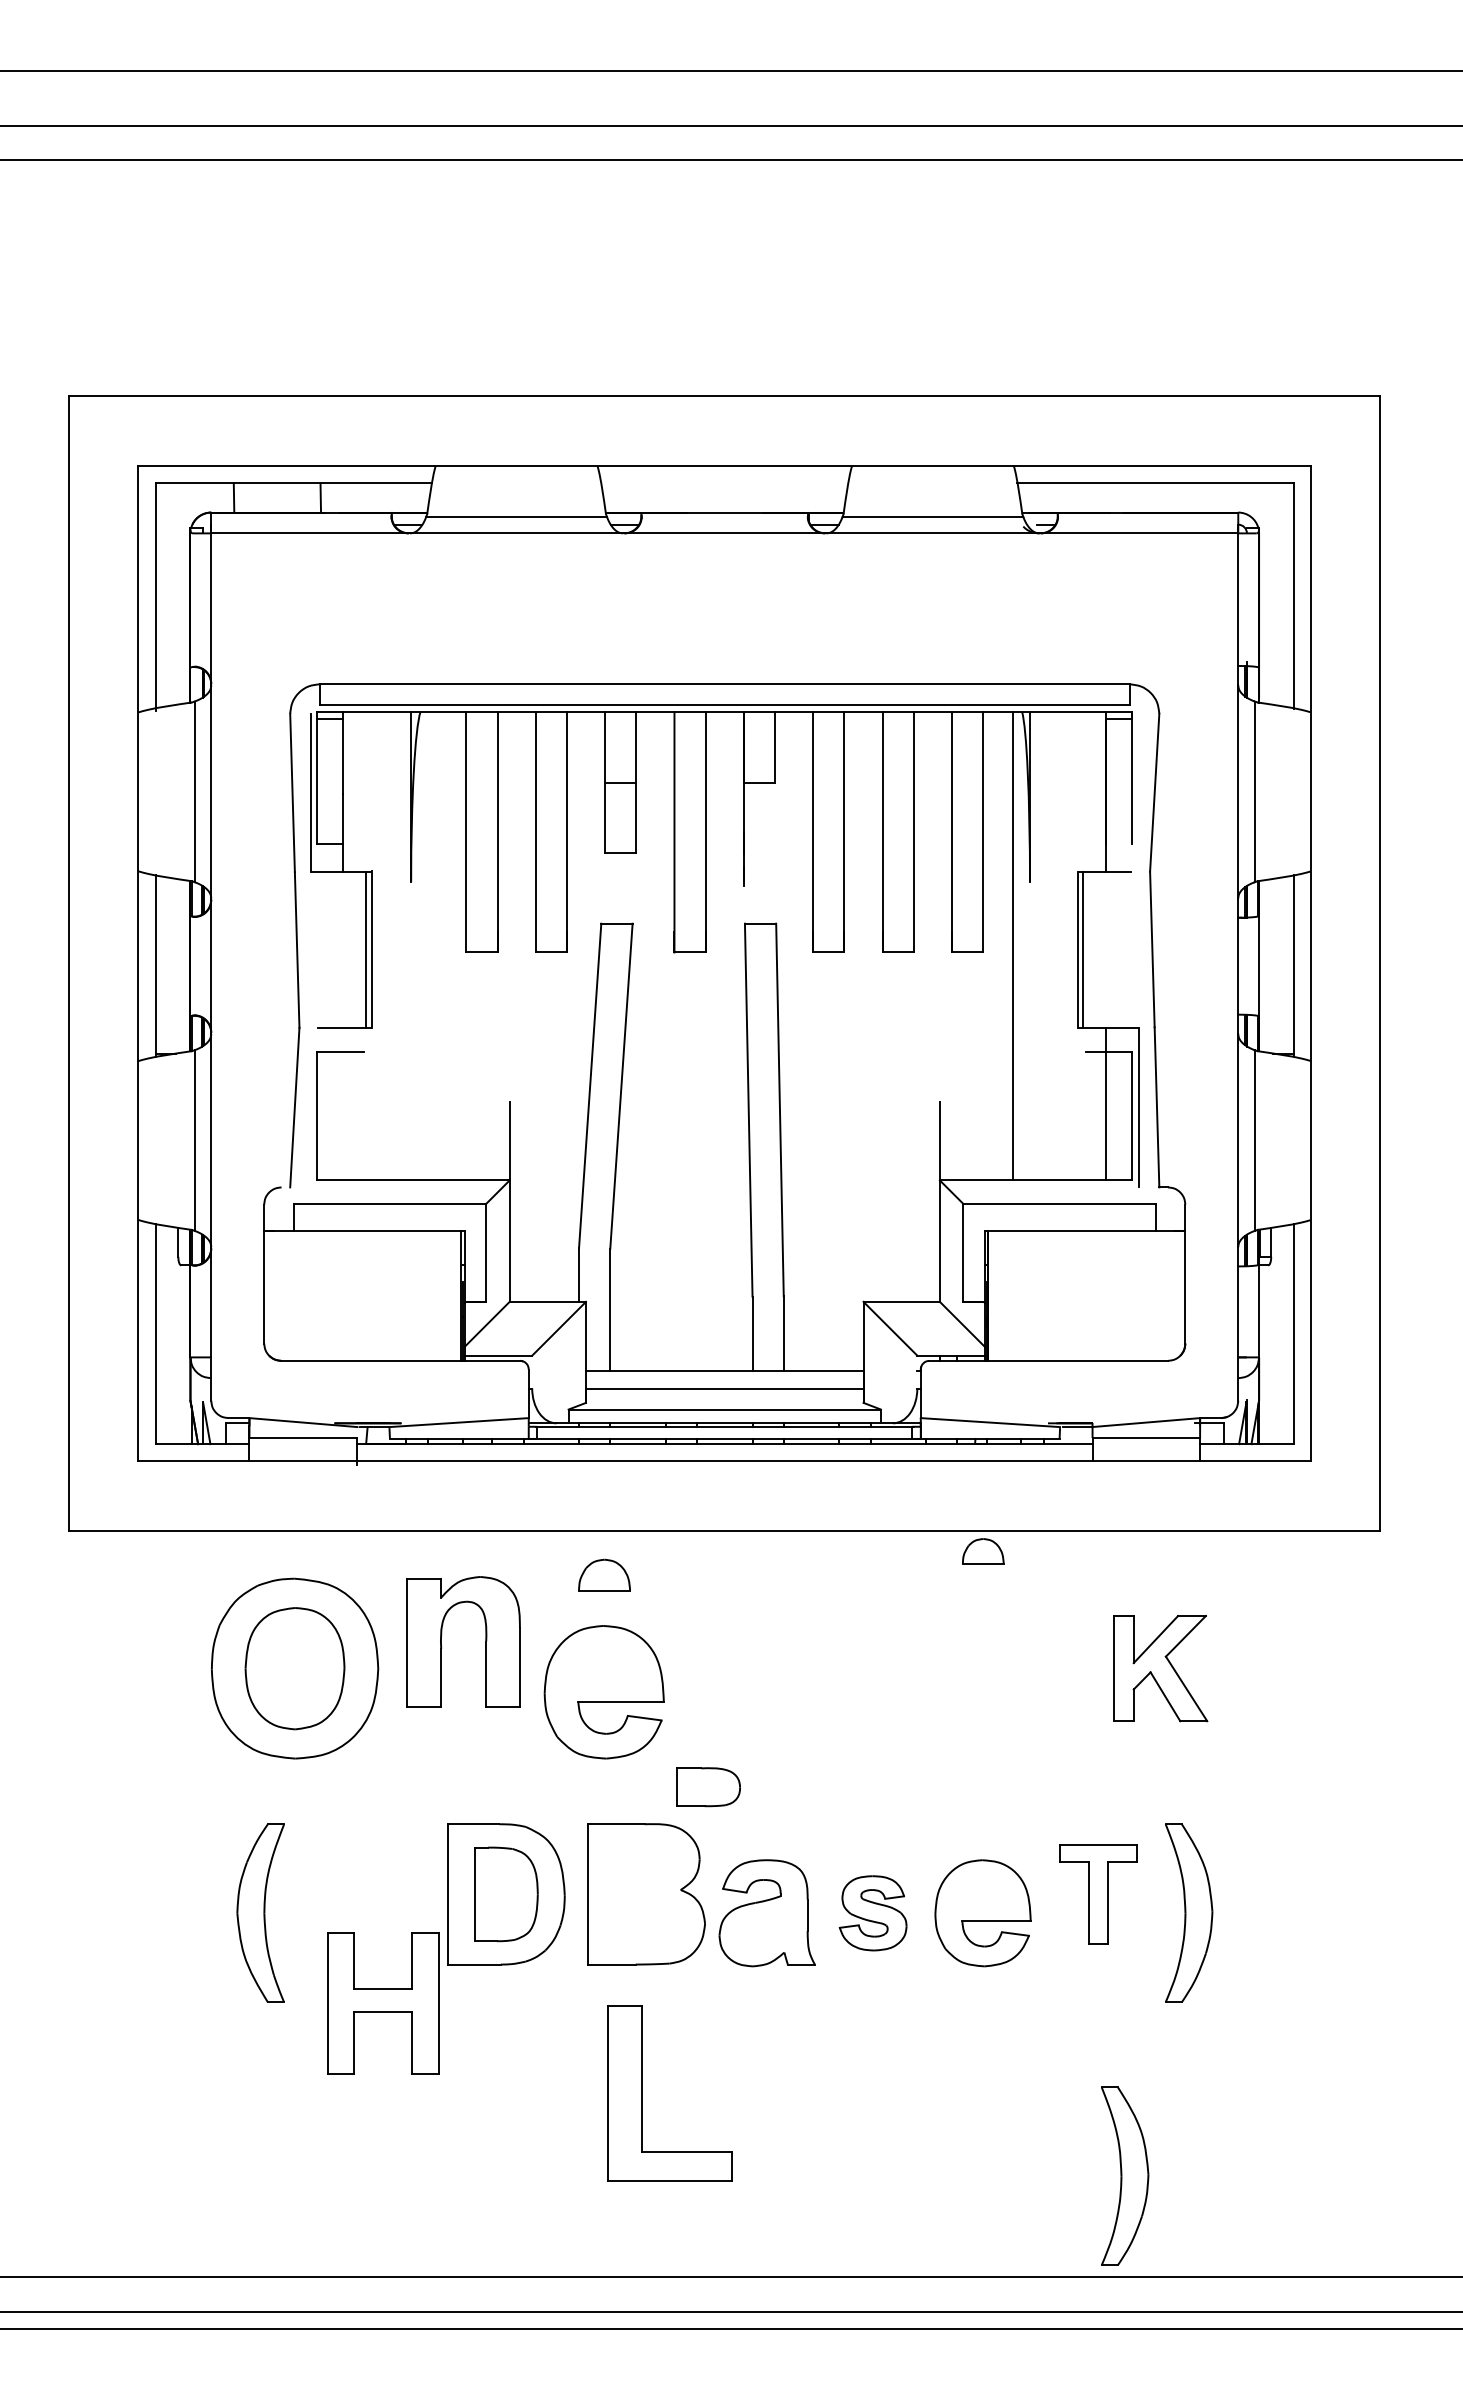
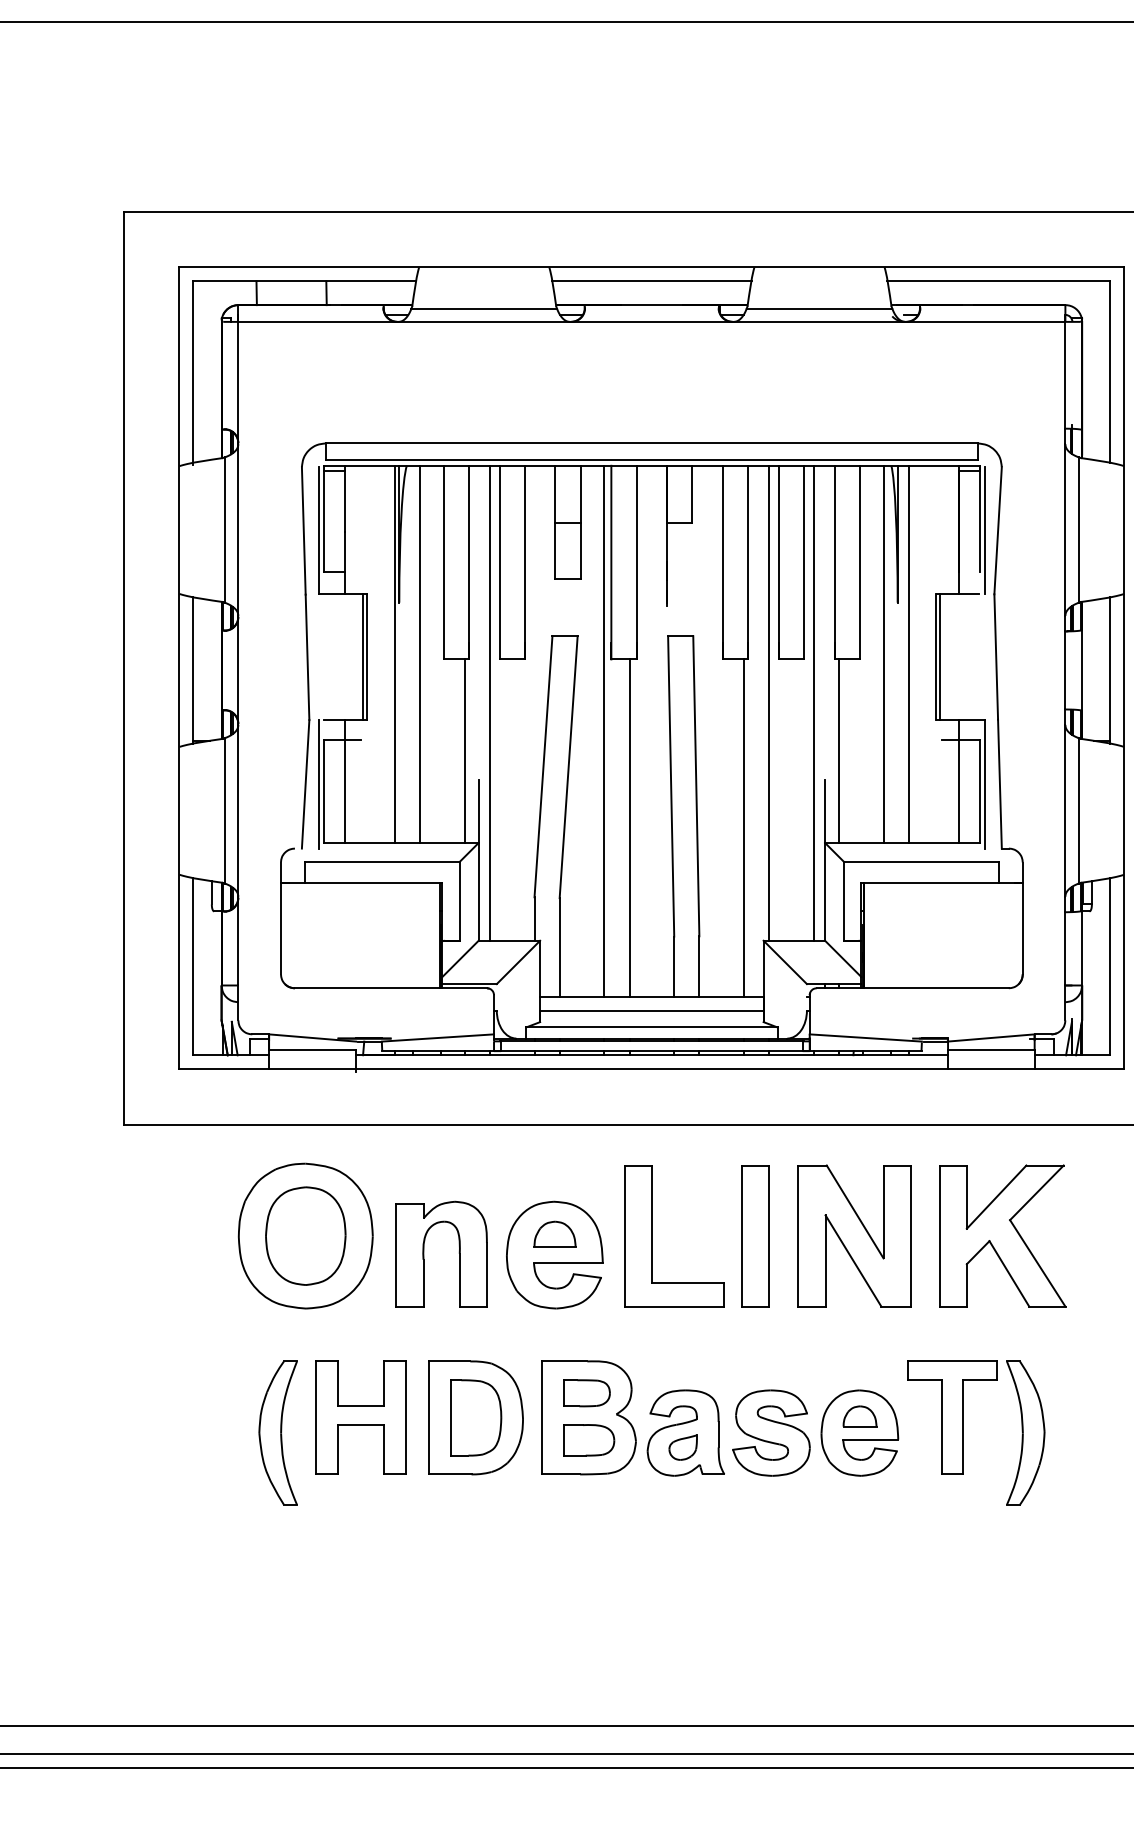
line: (724, 483) -> (651, 281), added
line: (1138, 792) -> (985, 530), added
line: (405, 946) -> (394, 654), added
line: (436, 946) -> (419, 654), added
line: (1043, 946) -> (908, 654), added
line: (523, 1006) -> (489, 702), added
line: (870, 1006) -> (769, 702), added
line: (926, 1006) -> (814, 702), added
line: (665, 1041) -> (604, 731), added
line: (492, 1066) -> (464, 751), added
line: (957, 1066) -> (839, 751), added
line: (343, 1103) -> (344, 781), added
line: (311, 1107) -> (319, 784), added
line: (697, 1161) -> (629, 827), added
line: (839, 1161) -> (744, 827), added
part: (983, 1551) -> (860, 1416), moved
part: (604, 1574) -> (555, 1233), moved
part: (442, 1647) -> (424, 1258), moved
part: (853, 1668) -> (755, 1236), added
part: (976, 1668) -> (854, 1236), added
part: (1160, 1668) -> (1002, 1236), size x1.67
part: (708, 1787) -> (588, 1440), moved
part: (643, 1863) -> (586, 1393), added
part: (1097, 1894) -> (952, 1418), size x1.43
part: (872, 1913) -> (770, 1433), size x1.43
part: (763, 1931) -> (683, 1447), added
part: (383, 2003) -> (360, 1418), moved
part: (642, 2093) -> (652, 1236), moved
part: (1125, 2175) -> (974, 1644), removed

